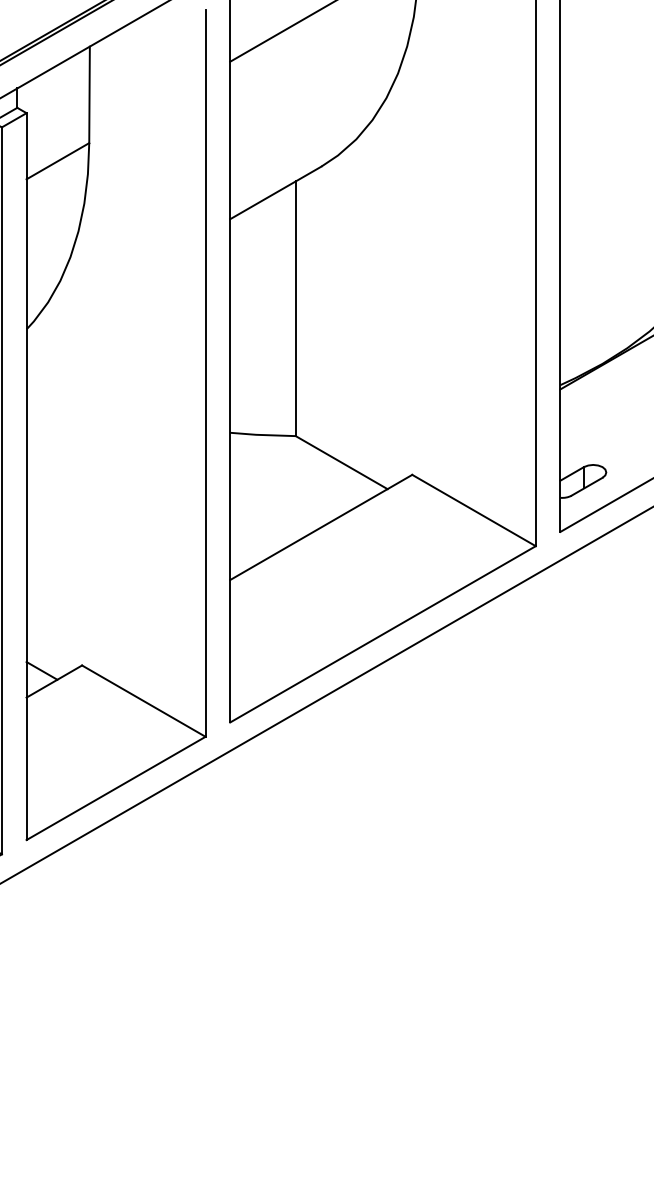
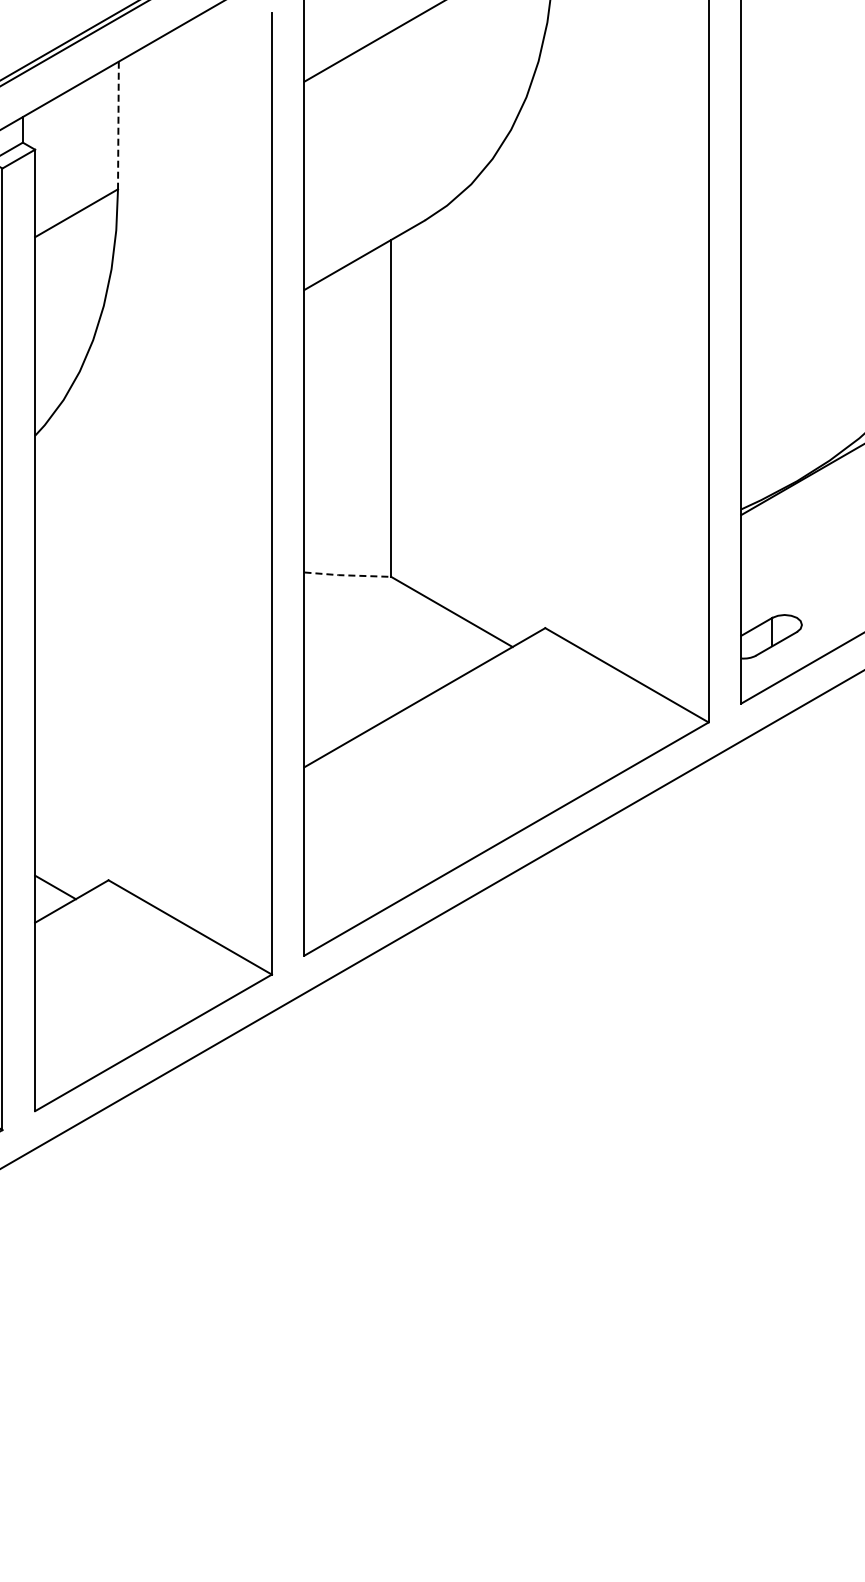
line: (89, 94) -> (118, 125), solid -> dashed
line: (262, 435) -> (347, 575), solid -> dashed

